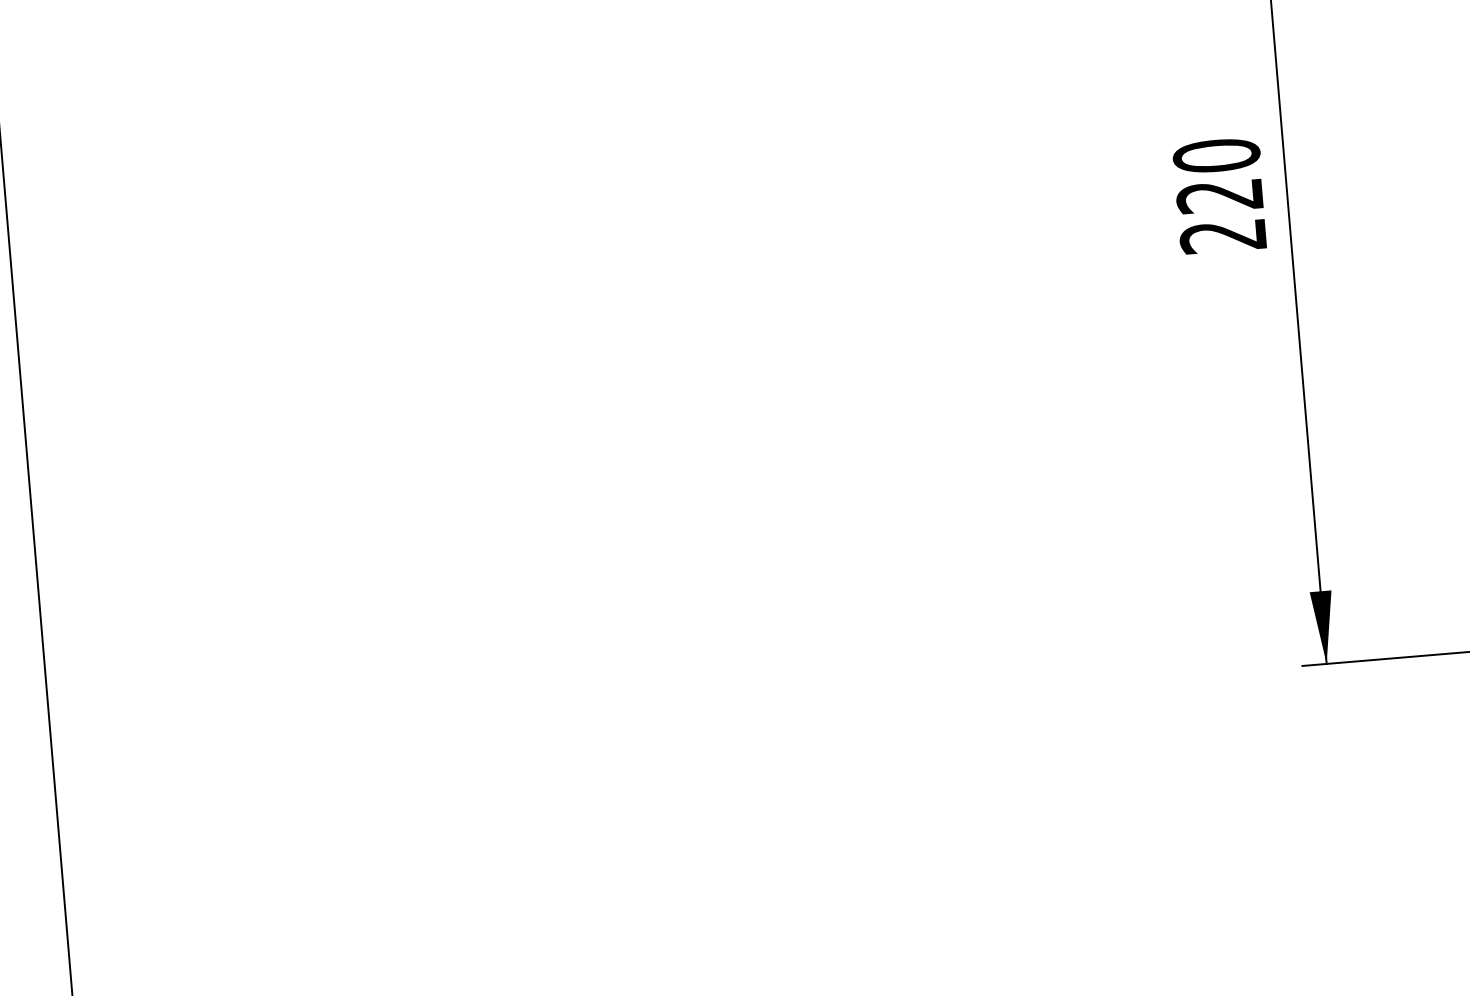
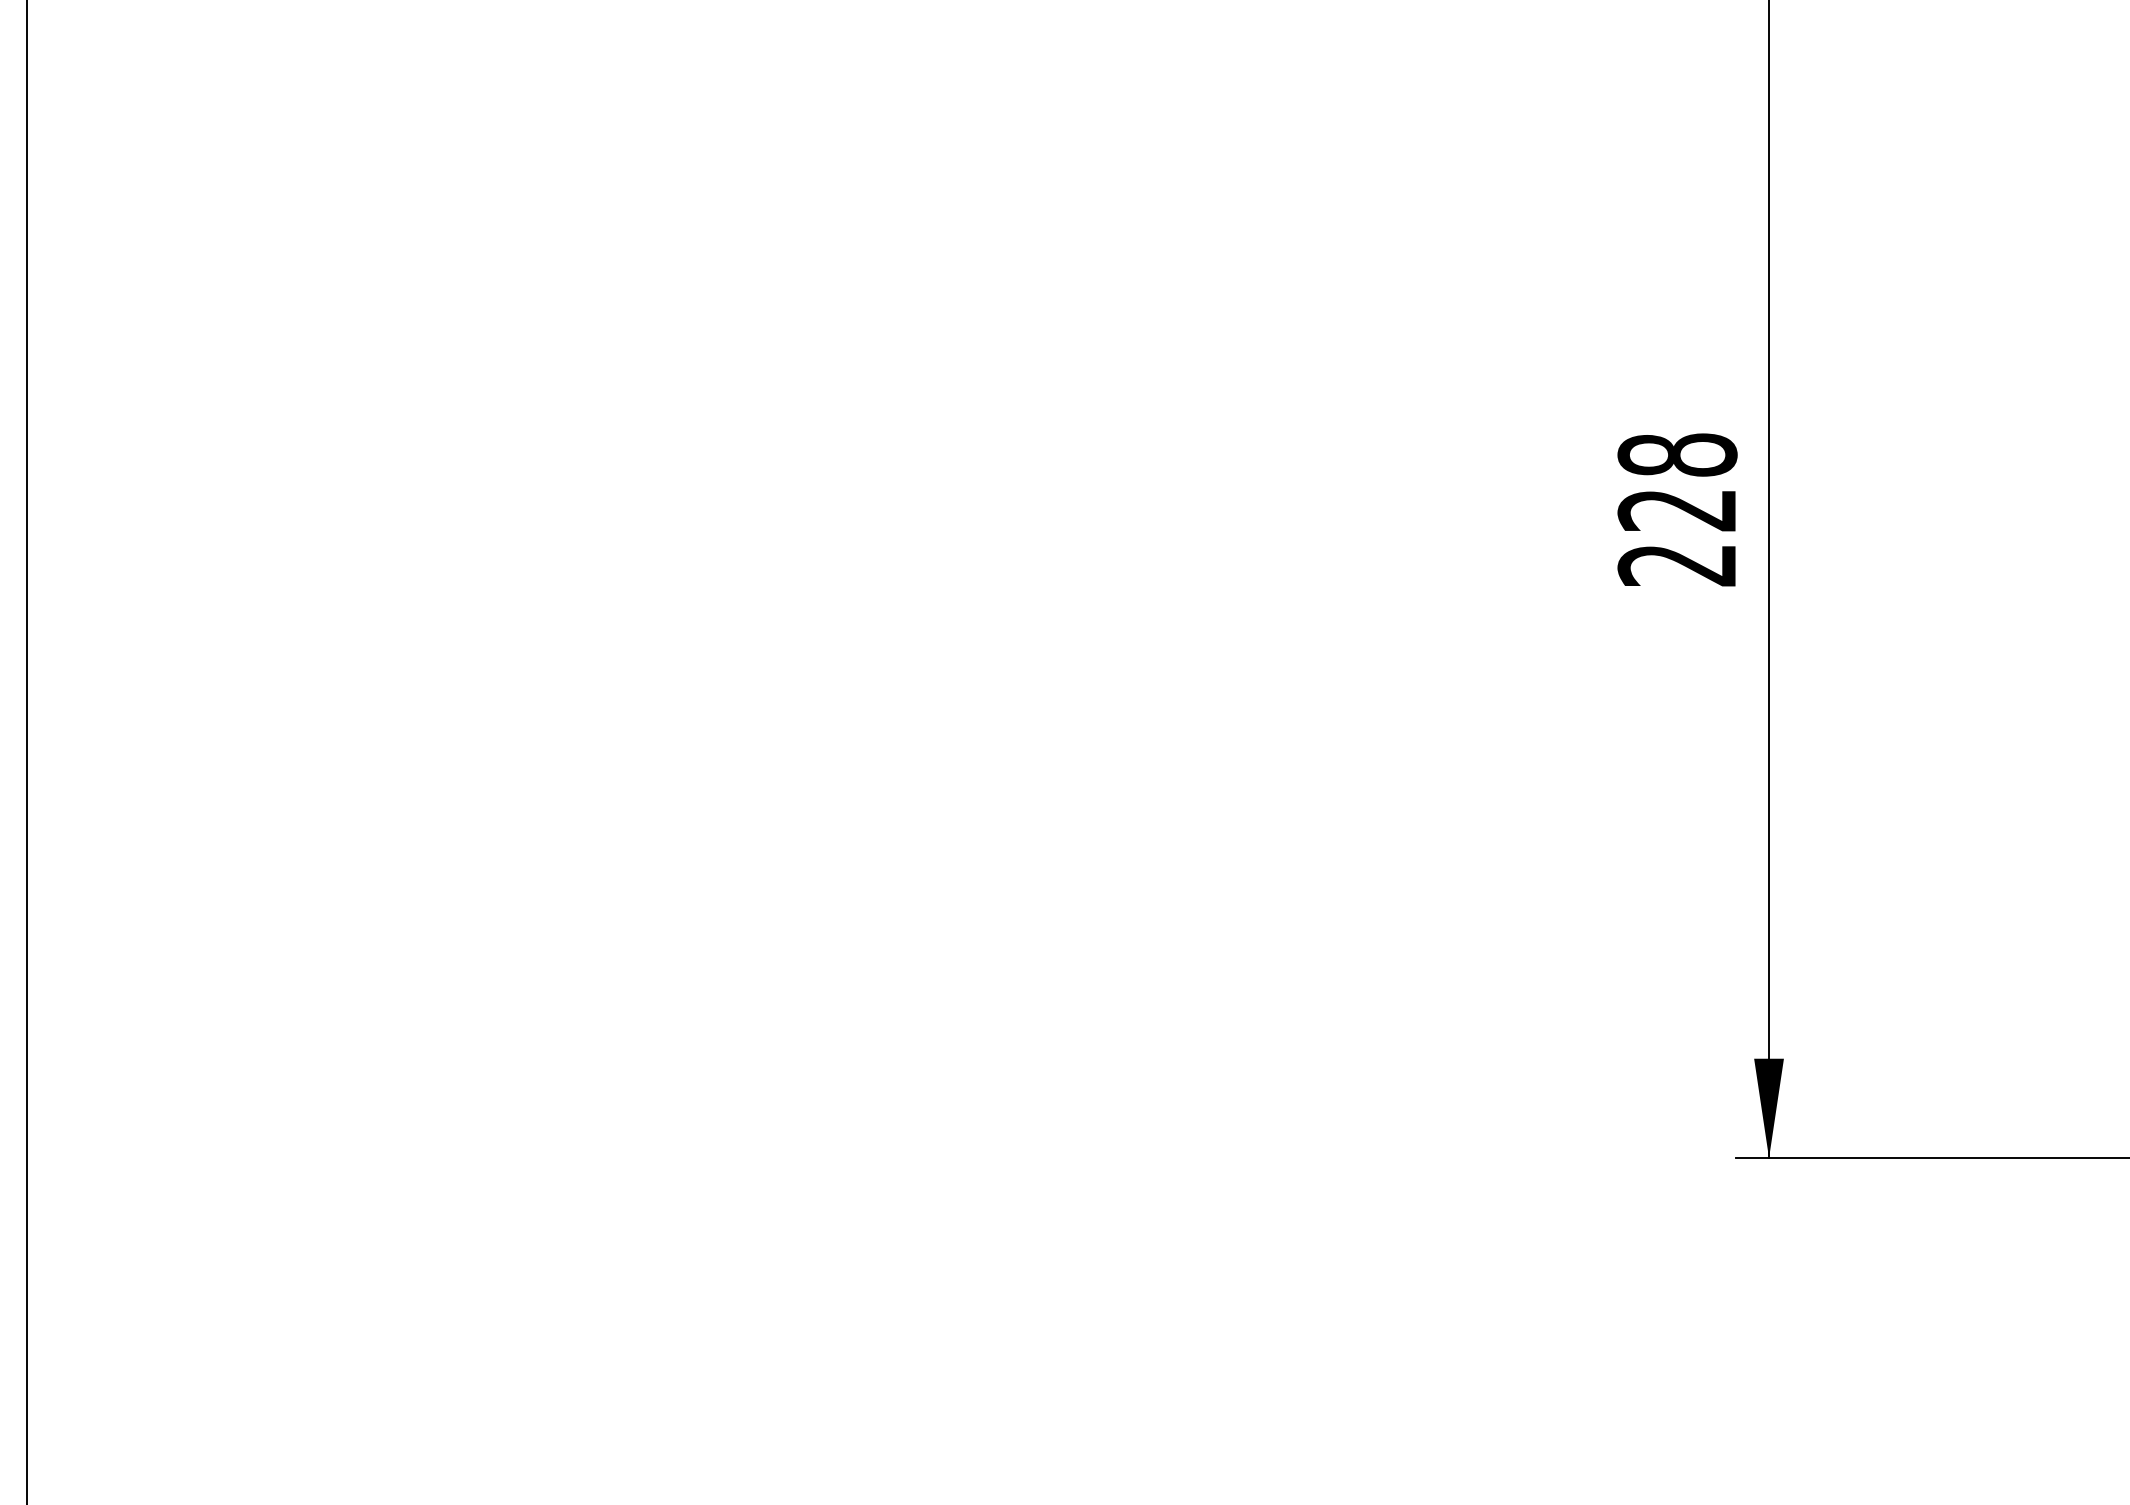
text: (1216, 155) -> (1677, 454), 220 -> 228

